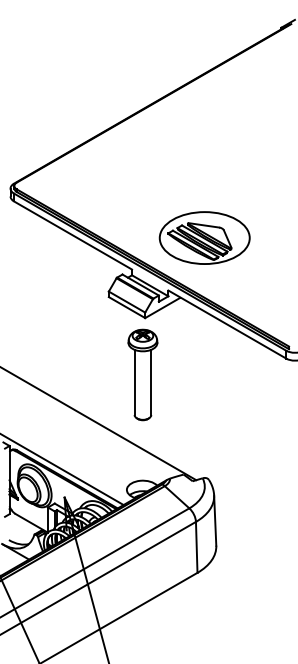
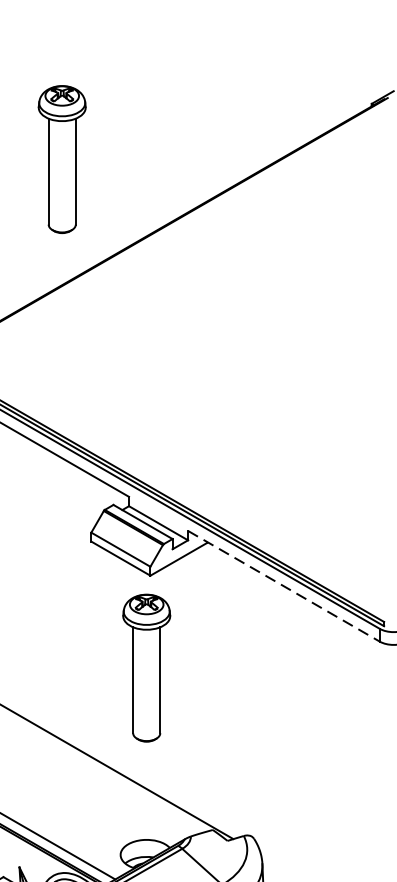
part: (90, 61) -> (61, 158), added
part: (204, 237) -> (246, 444), removed
line: (227, 324) -> (284, 586), solid -> dashed

